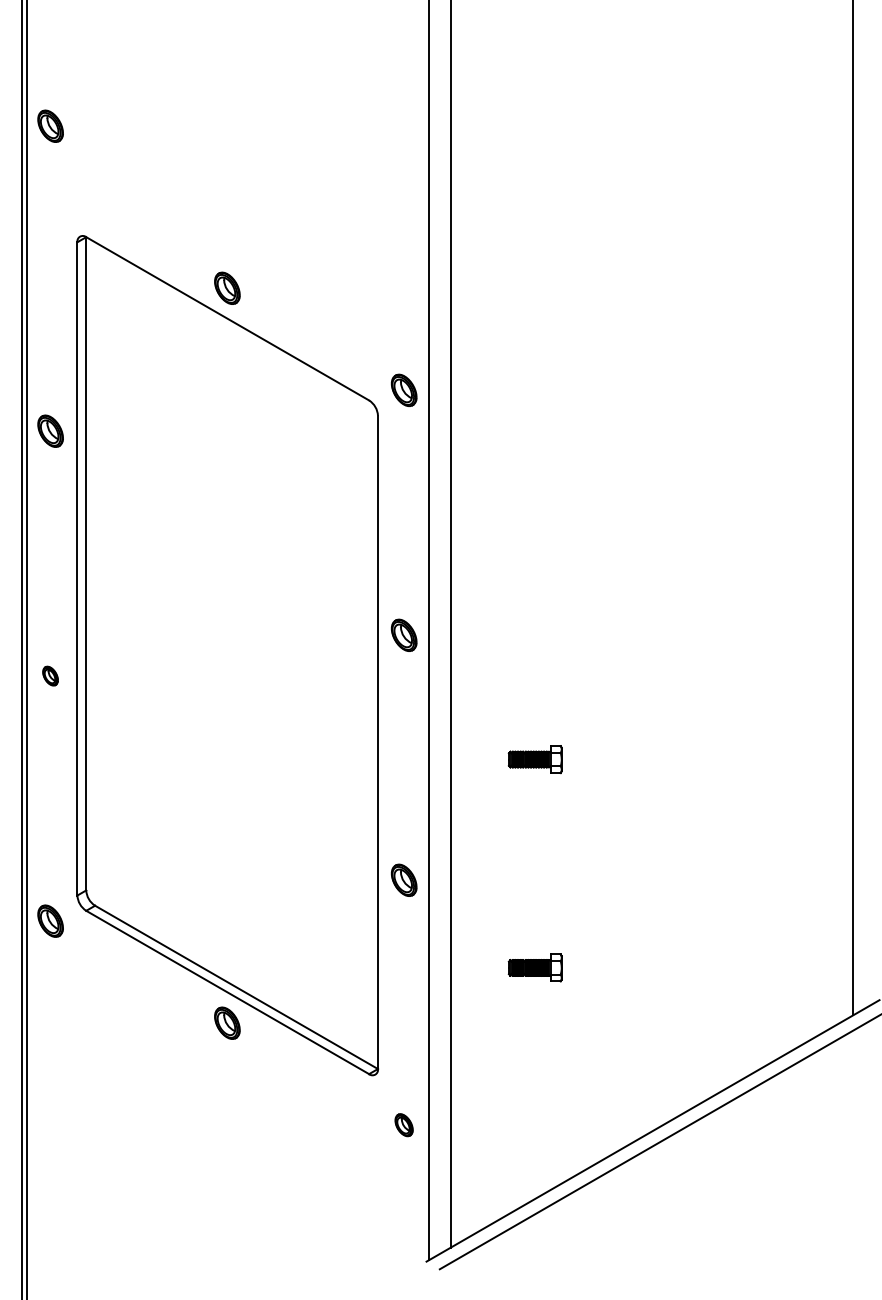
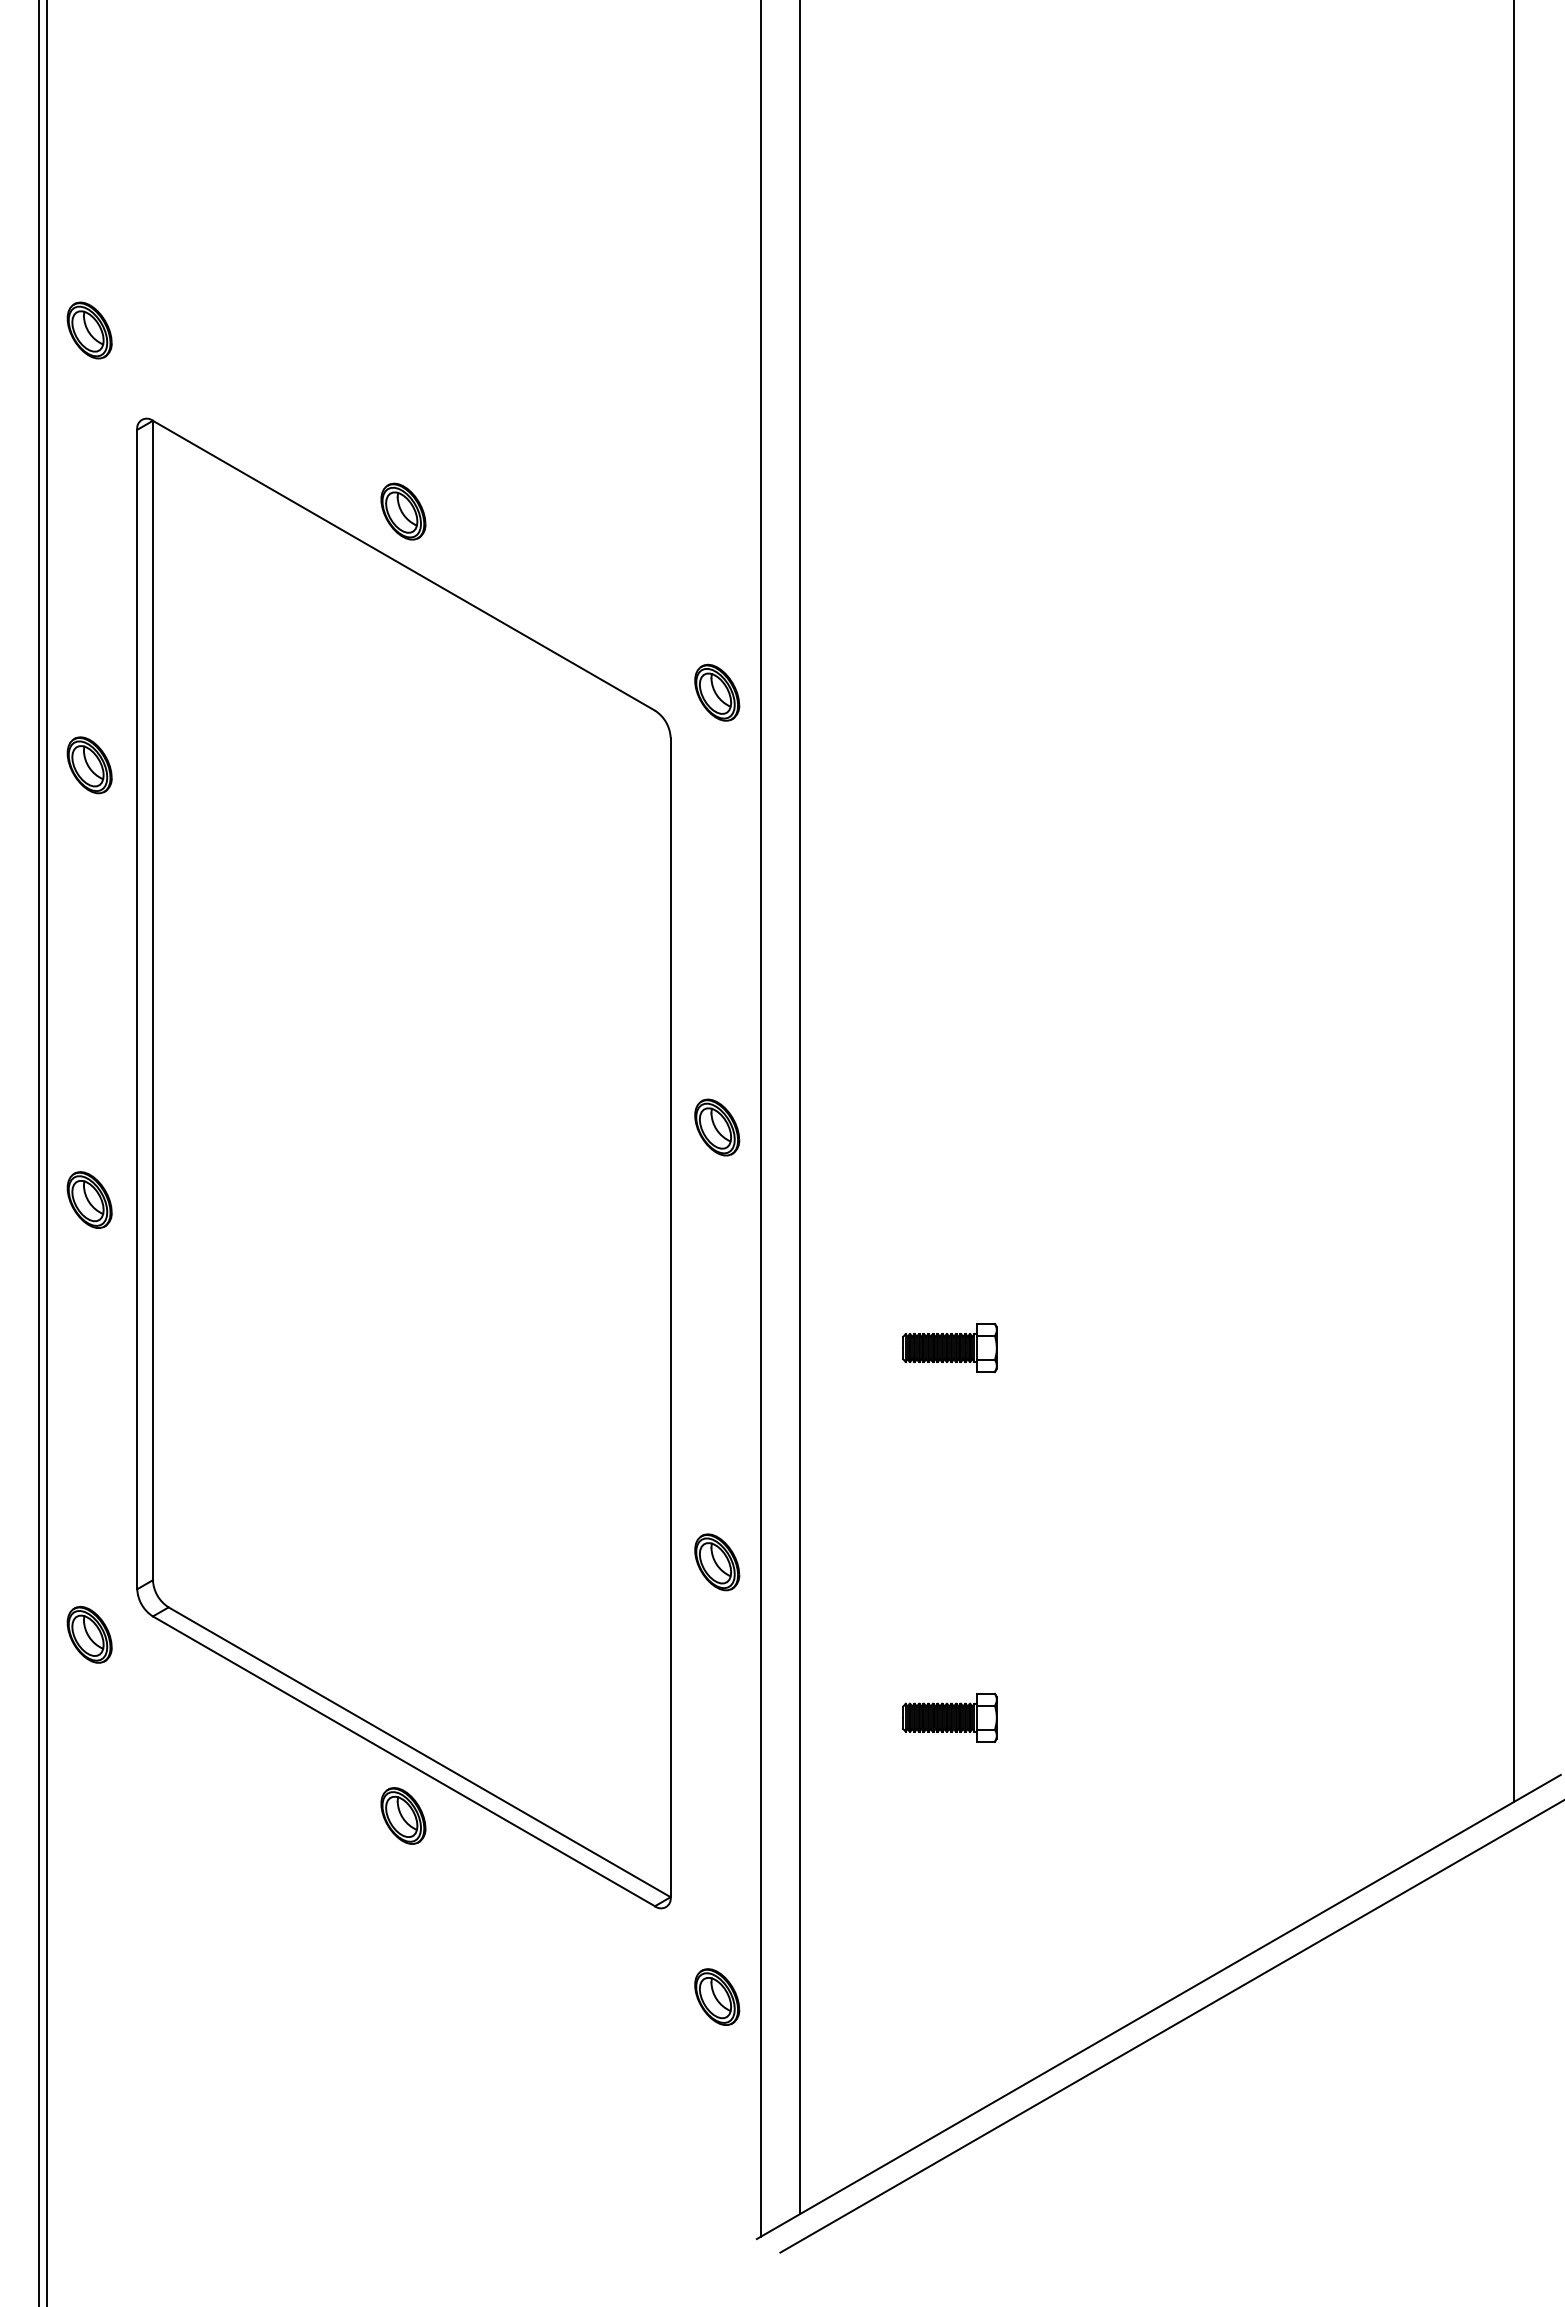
part: (50, 125) -> (89, 329), moved
part: (50, 675) -> (89, 1198), size x1.67
part: (403, 1124) -> (715, 1995), size x1.43

